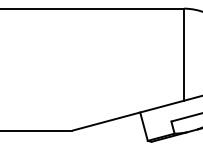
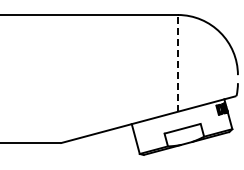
line: (183, 53) -> (177, 62), solid -> dashed

